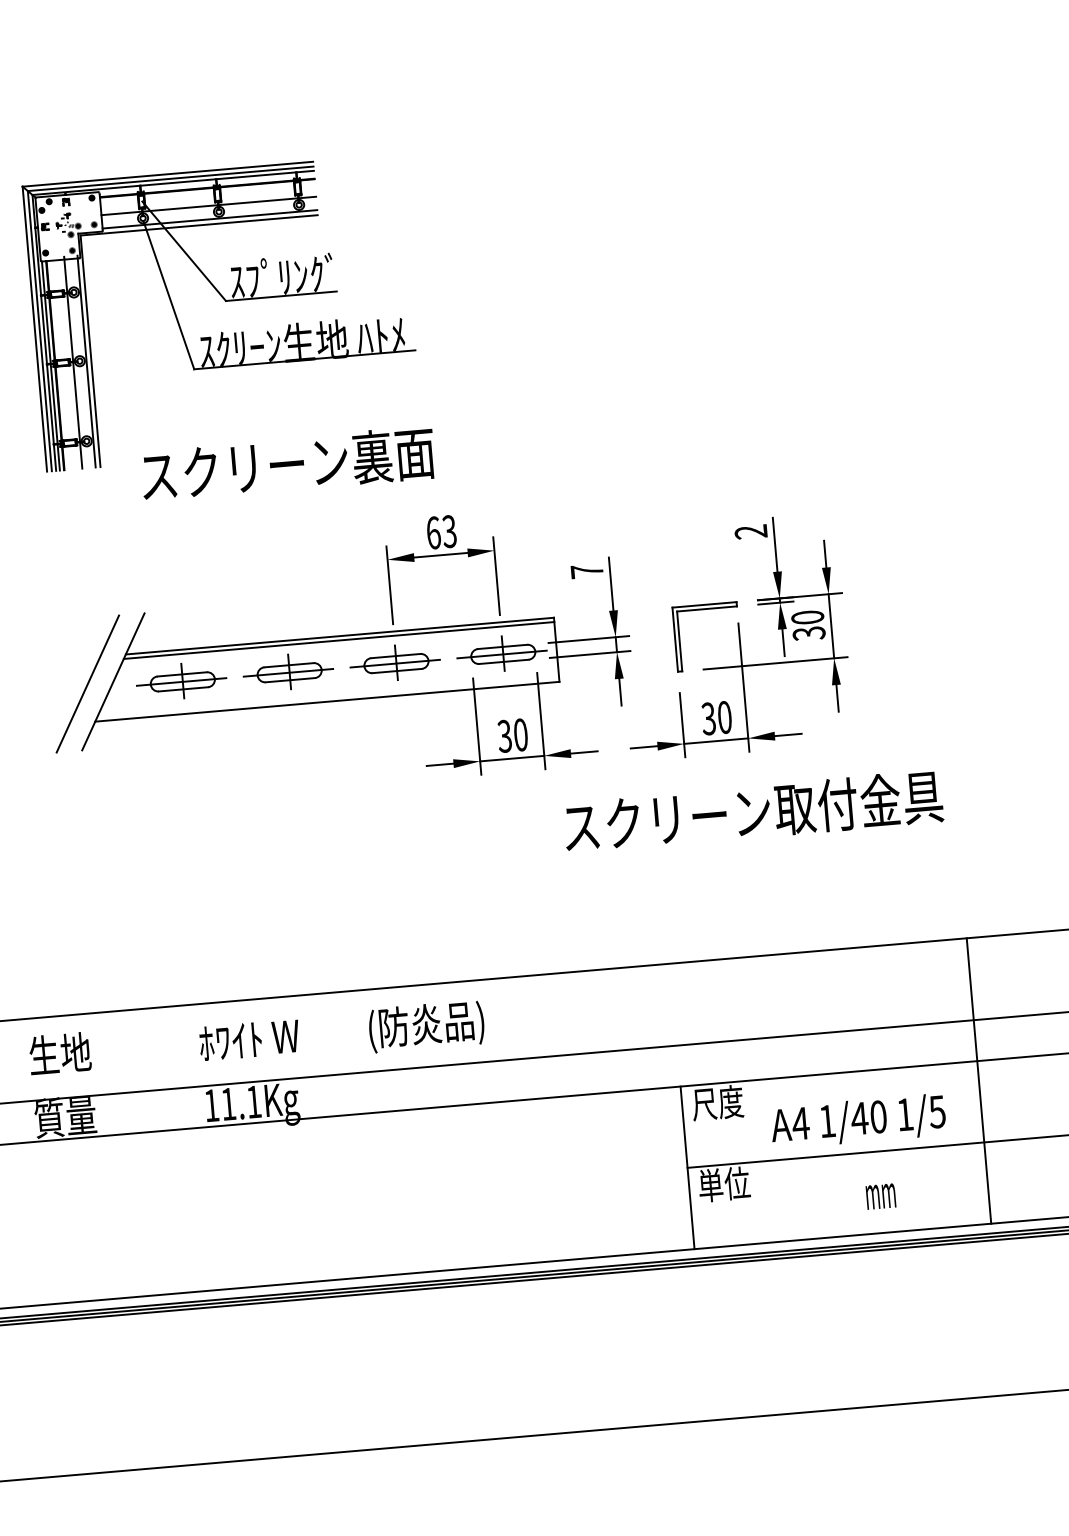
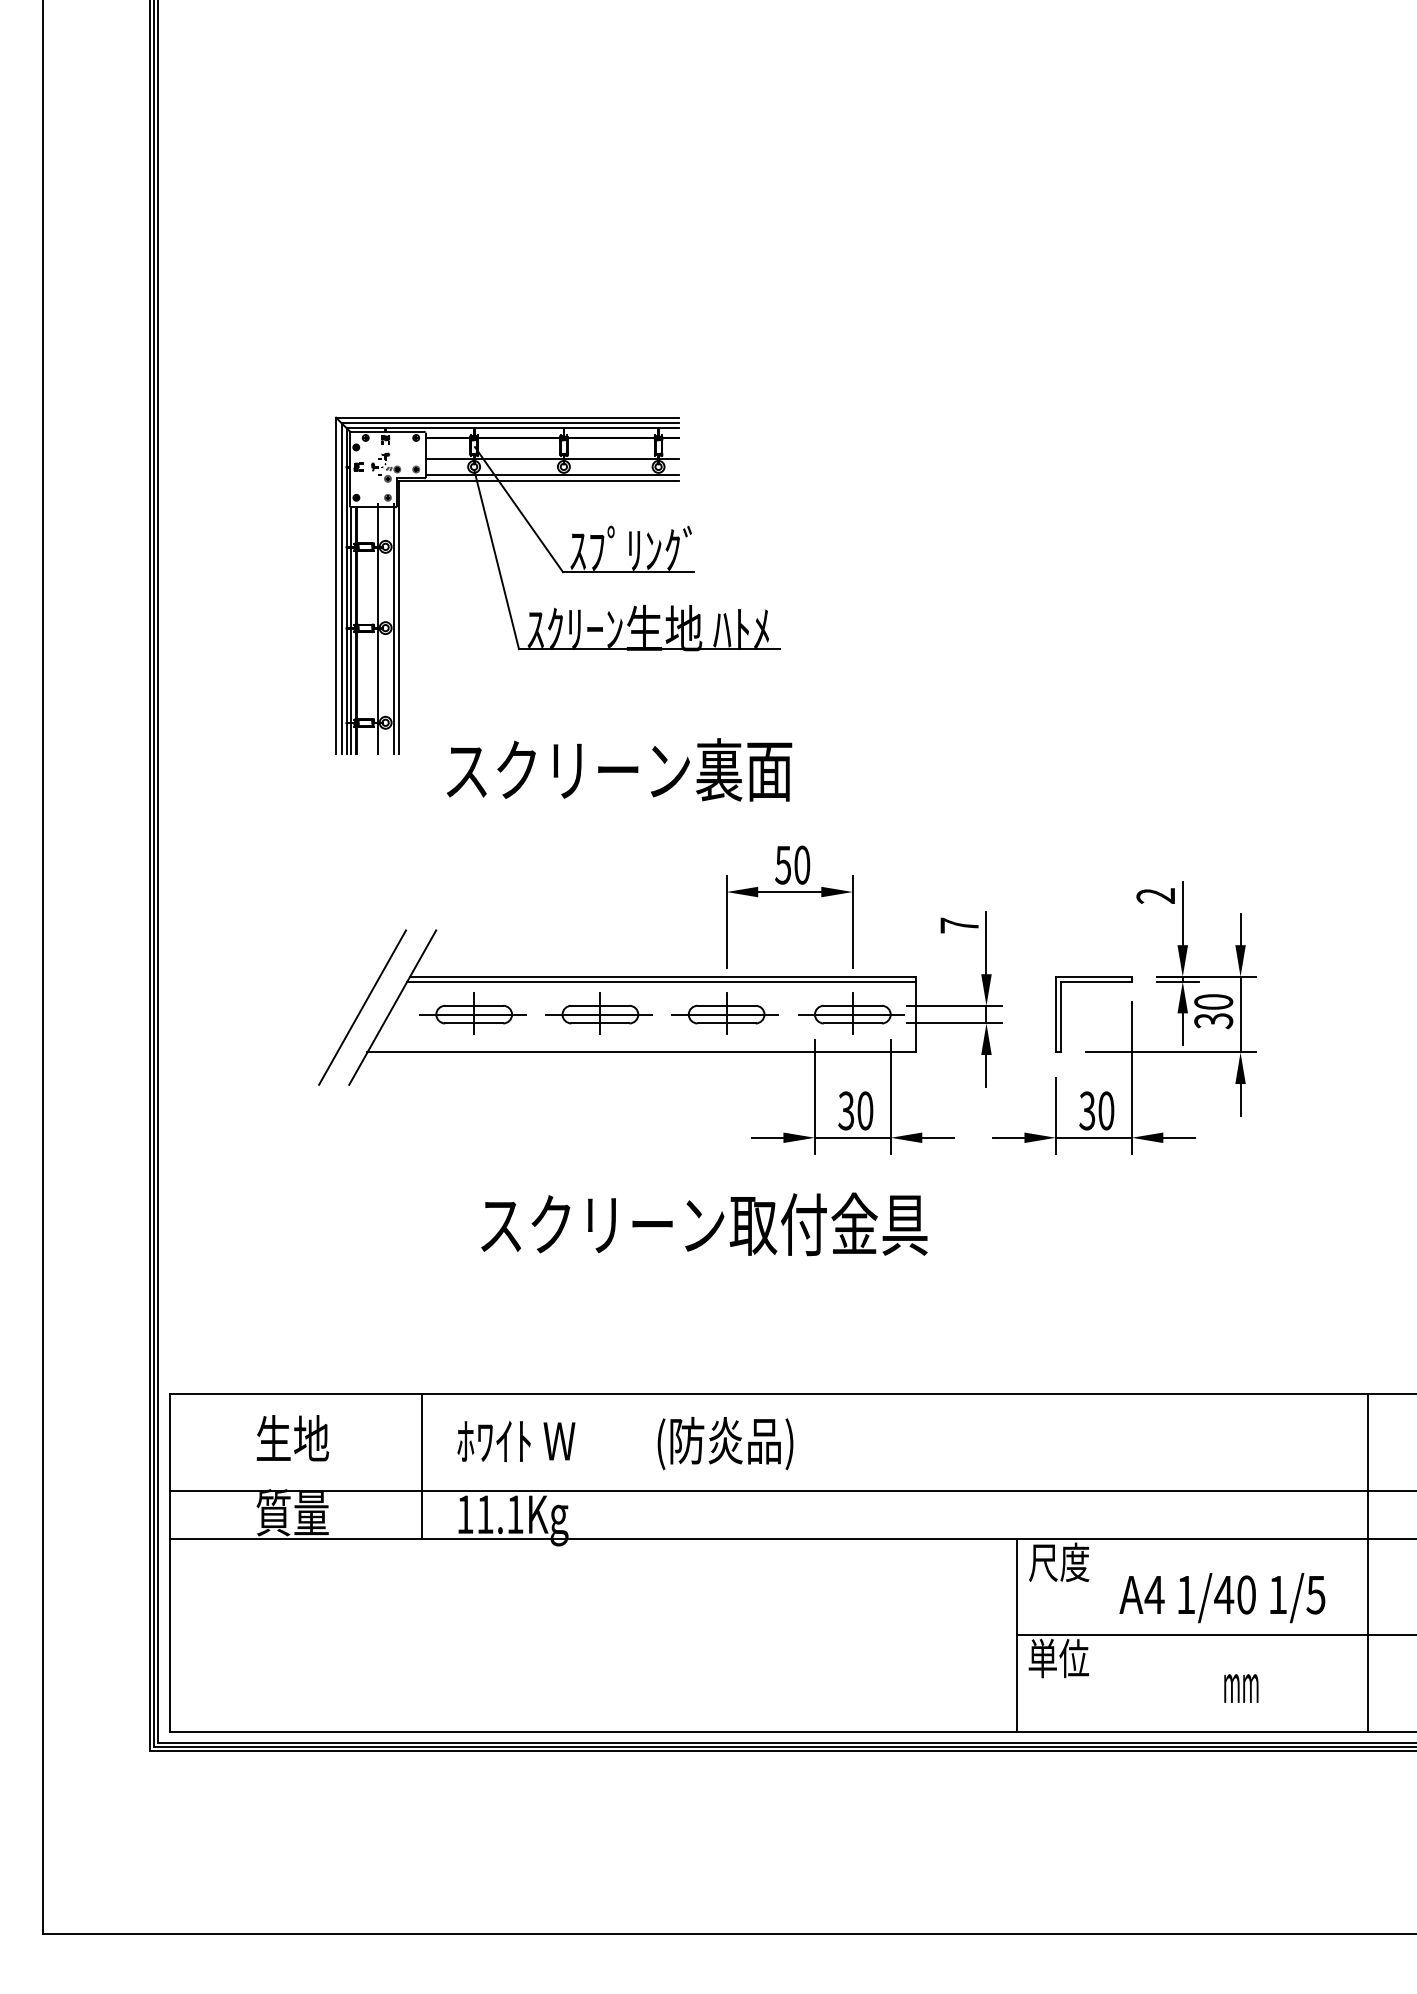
text: (441, 531) -> (792, 864), 63 -> 50
text: (753, 811) -> (704, 1224), moved
line: (171, 1068) -> (422, 1466), added

